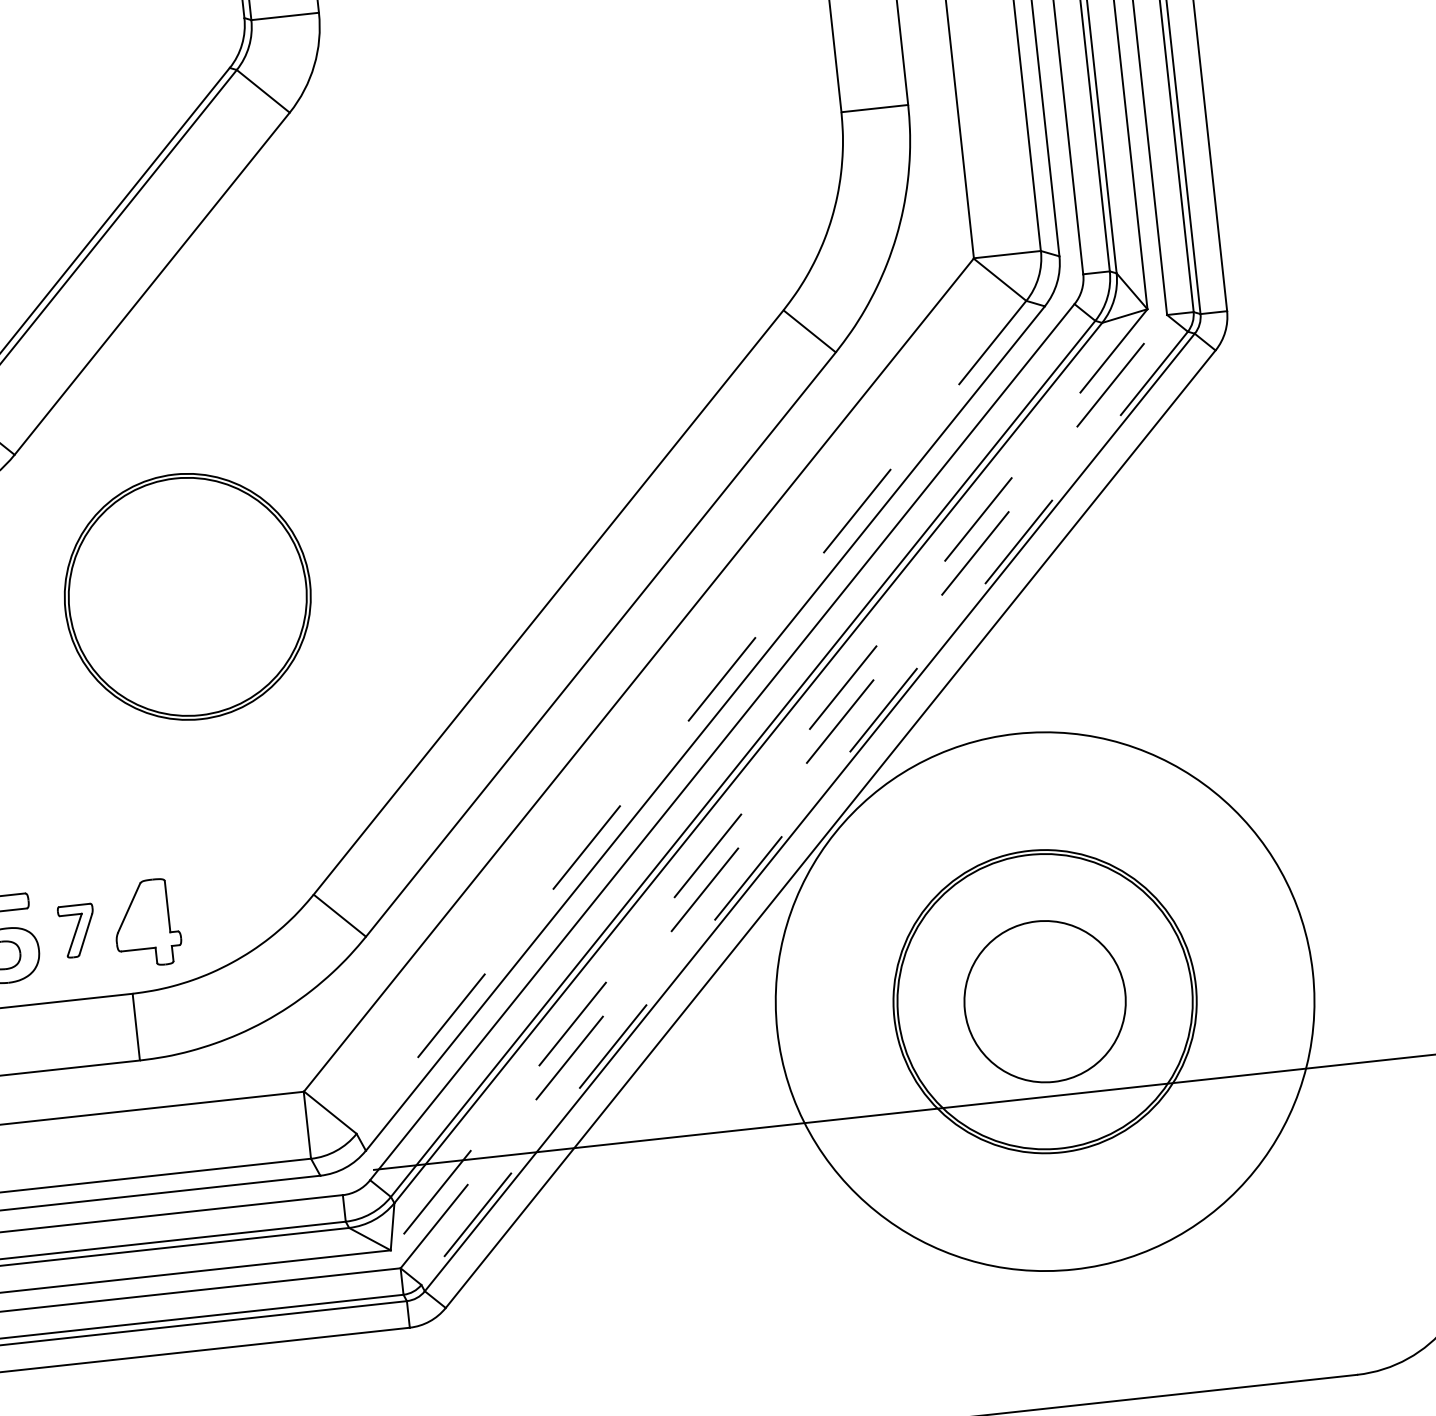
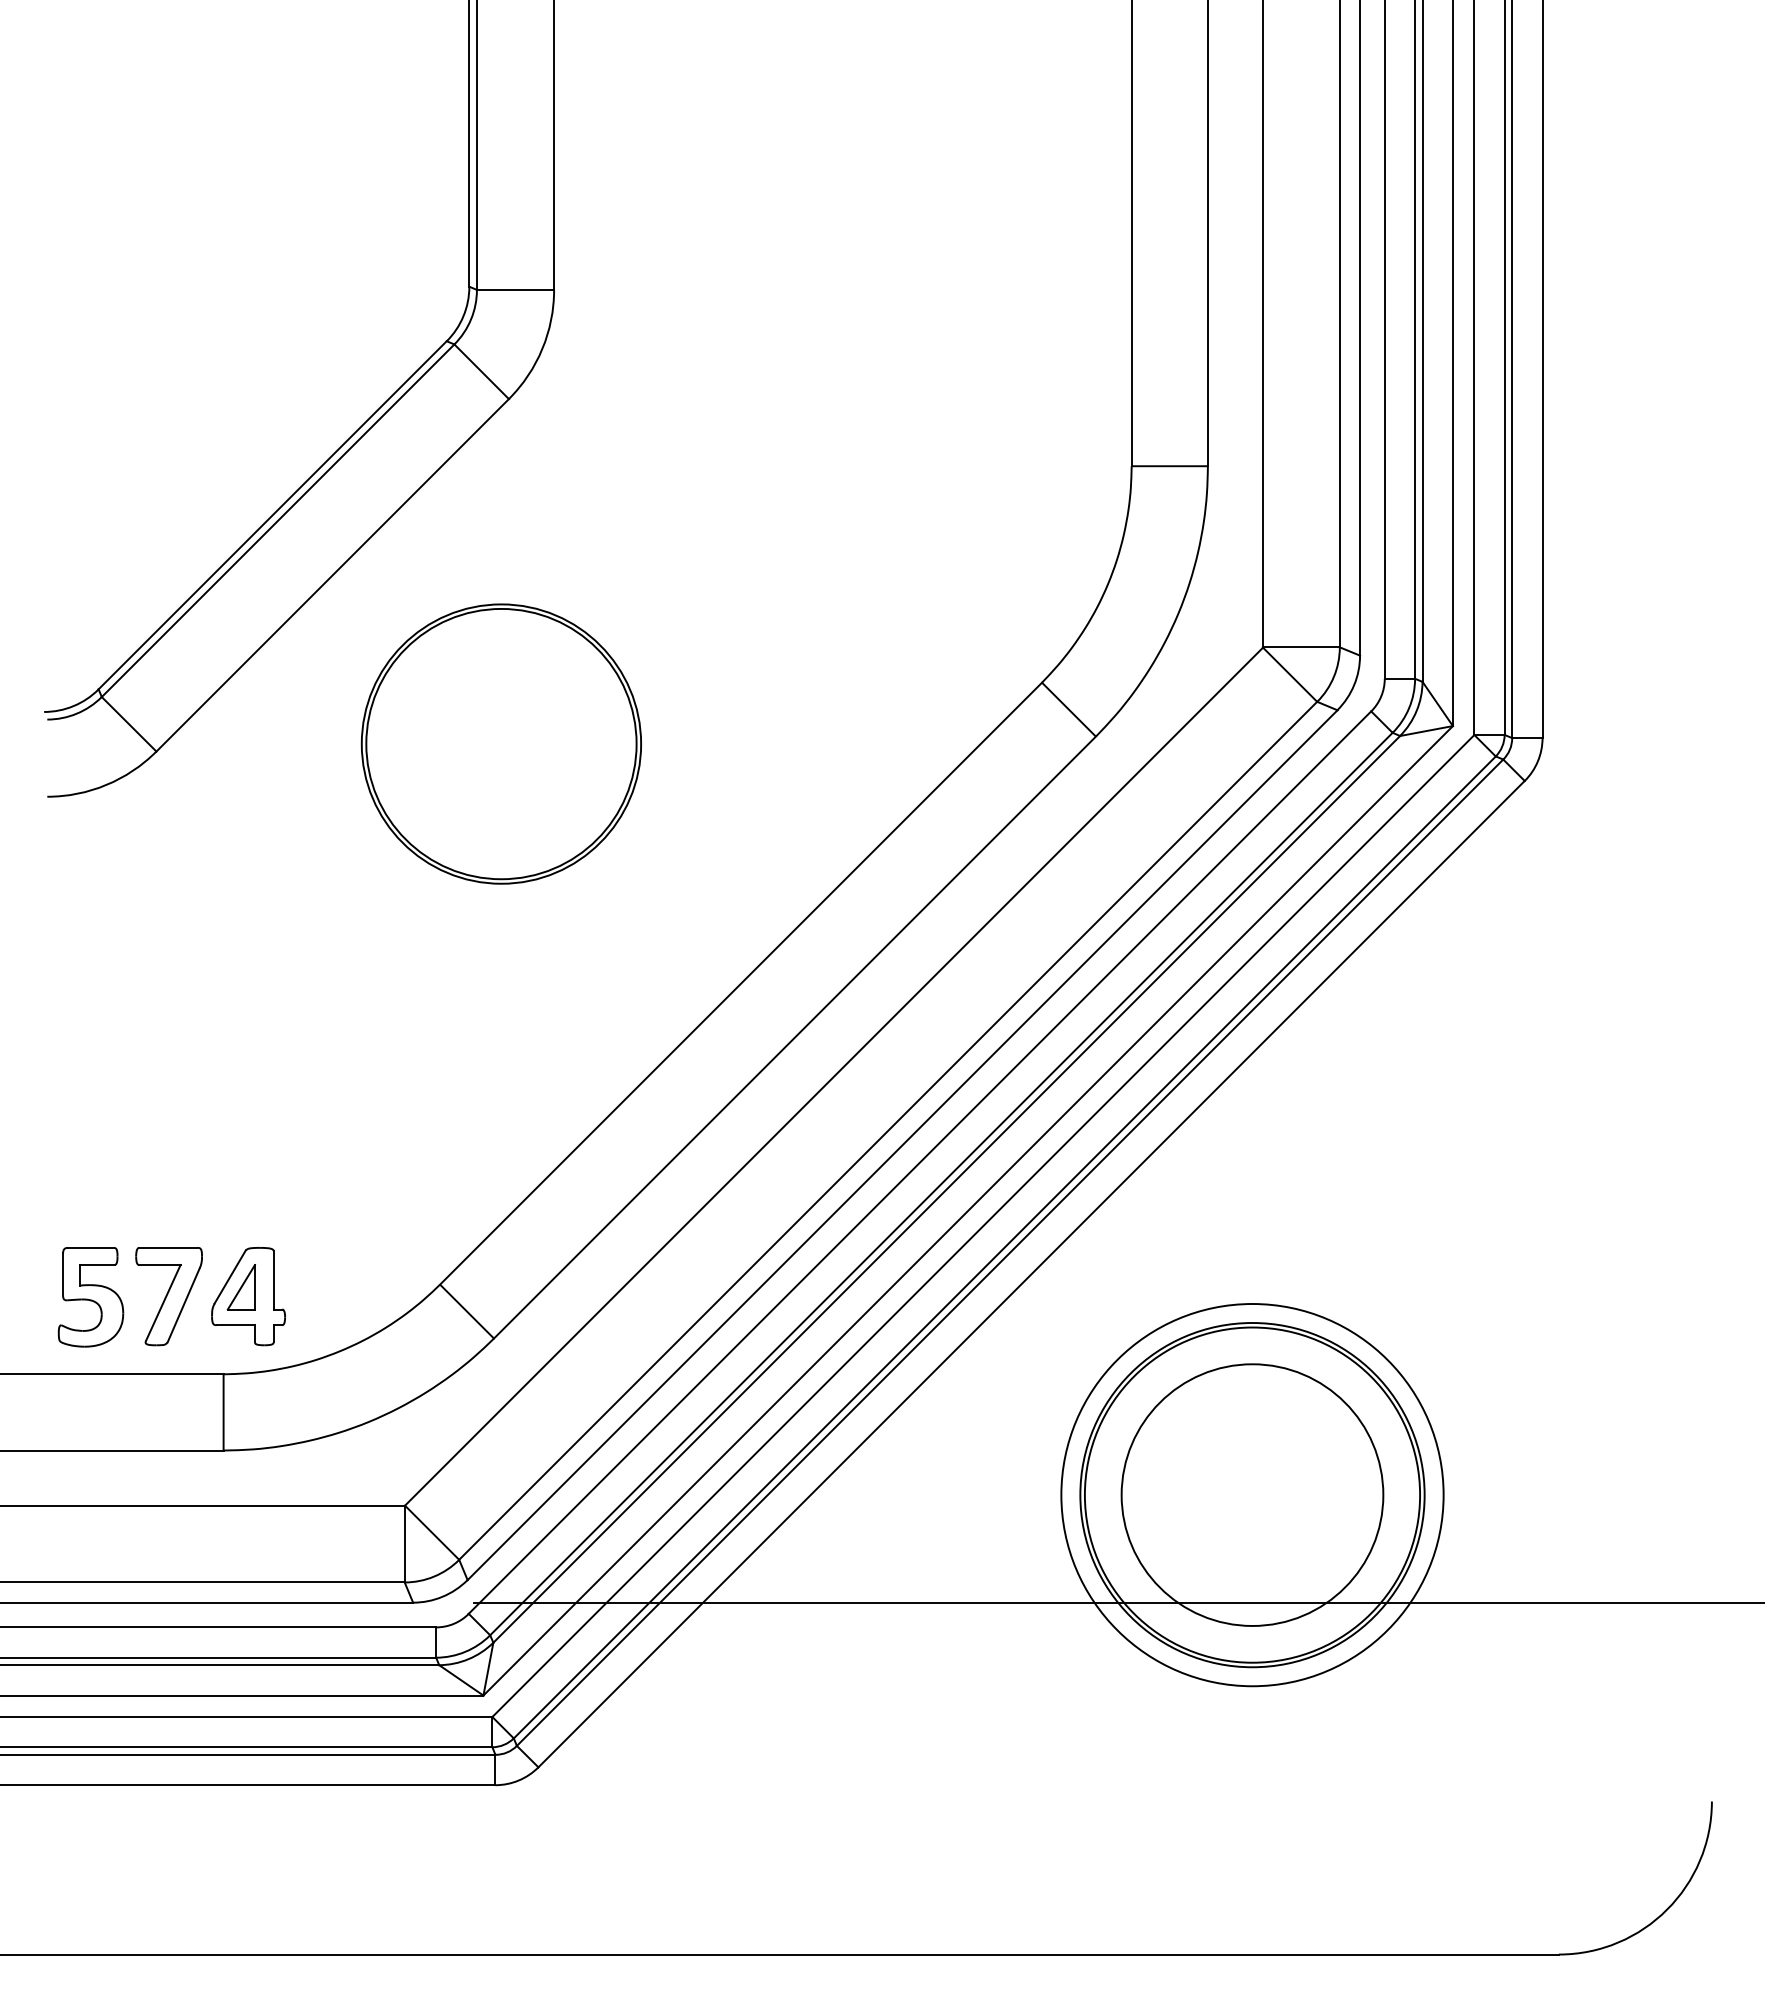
part: (186, 596) -> (500, 743), moved
line: (691, 717) -> (888, 1130), dashed -> solid
line: (769, 779) -> (968, 1210), dashed -> solid
line: (783, 791) -> (983, 1225), dashed -> solid
line: (804, 808) -> (1004, 1247), dashed -> solid
part: (139, 916) -> (240, 1287), added
part: (77, 930) -> (168, 1296), size x1.67
circle: (1045, 1001) -> (1252, 1494), size x1.43
circle: (1045, 1002) -> (1252, 1495), size x0.62

